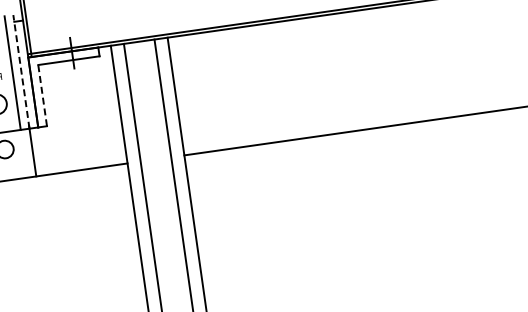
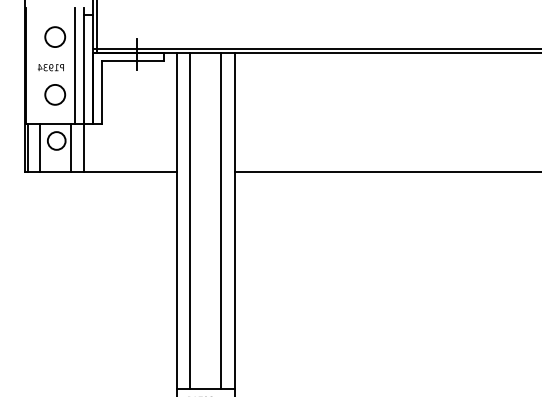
line: (21, 71) -> (84, 65), dashed -> solid
line: (42, 95) -> (101, 92), dashed -> solid
line: (19, 154) -> (70, 147), added

